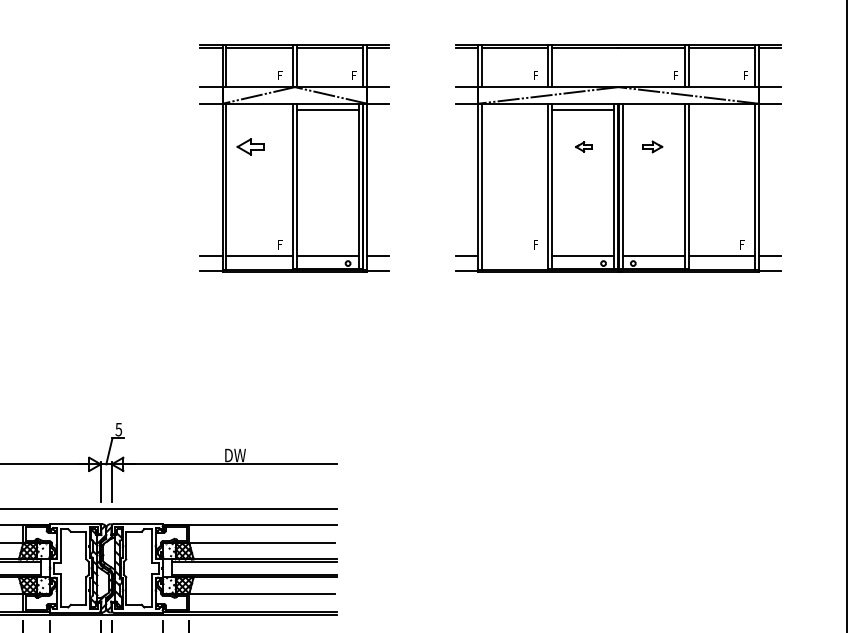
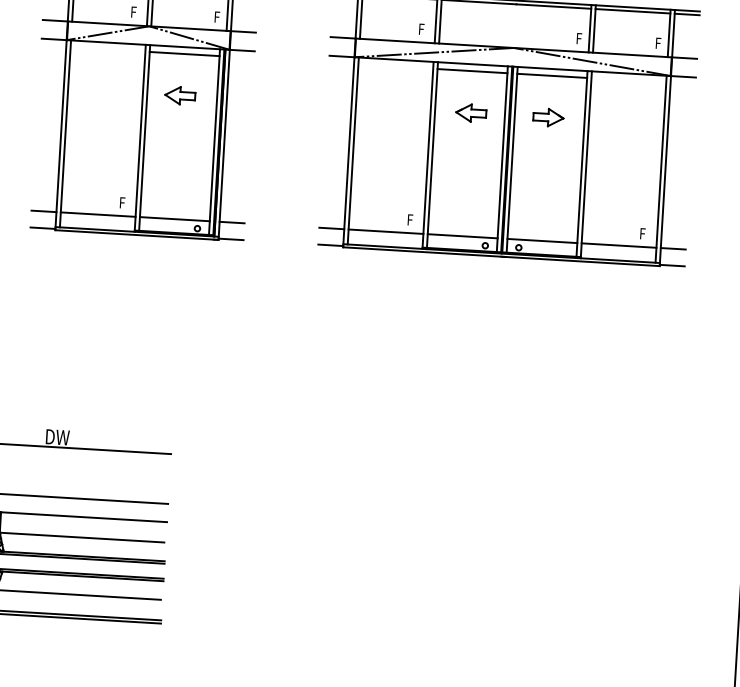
line: (653, 109) -> (551, 75), added
part: (250, 146) -> (179, 95), moved
part: (583, 146) -> (470, 112), size x1.67
part: (652, 146) -> (548, 117), size x1.43
line: (514, 256) -> (385, 231), added

